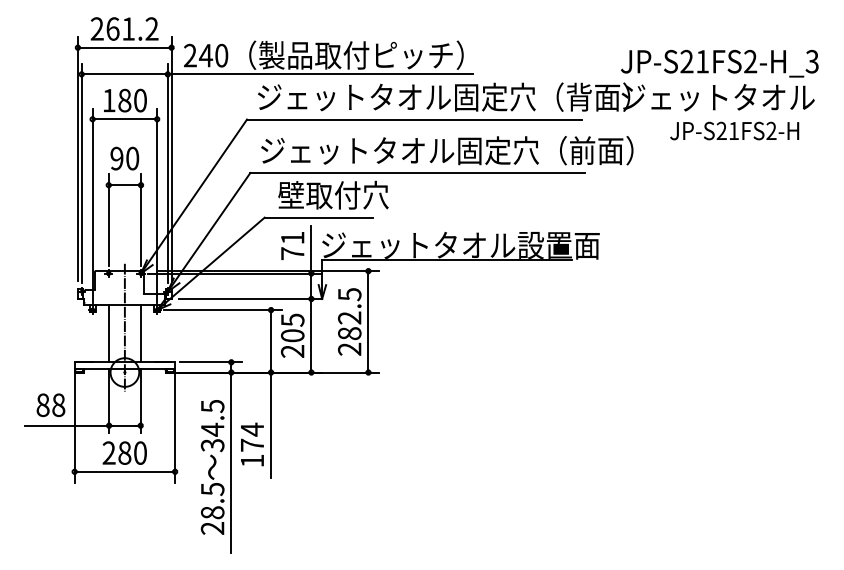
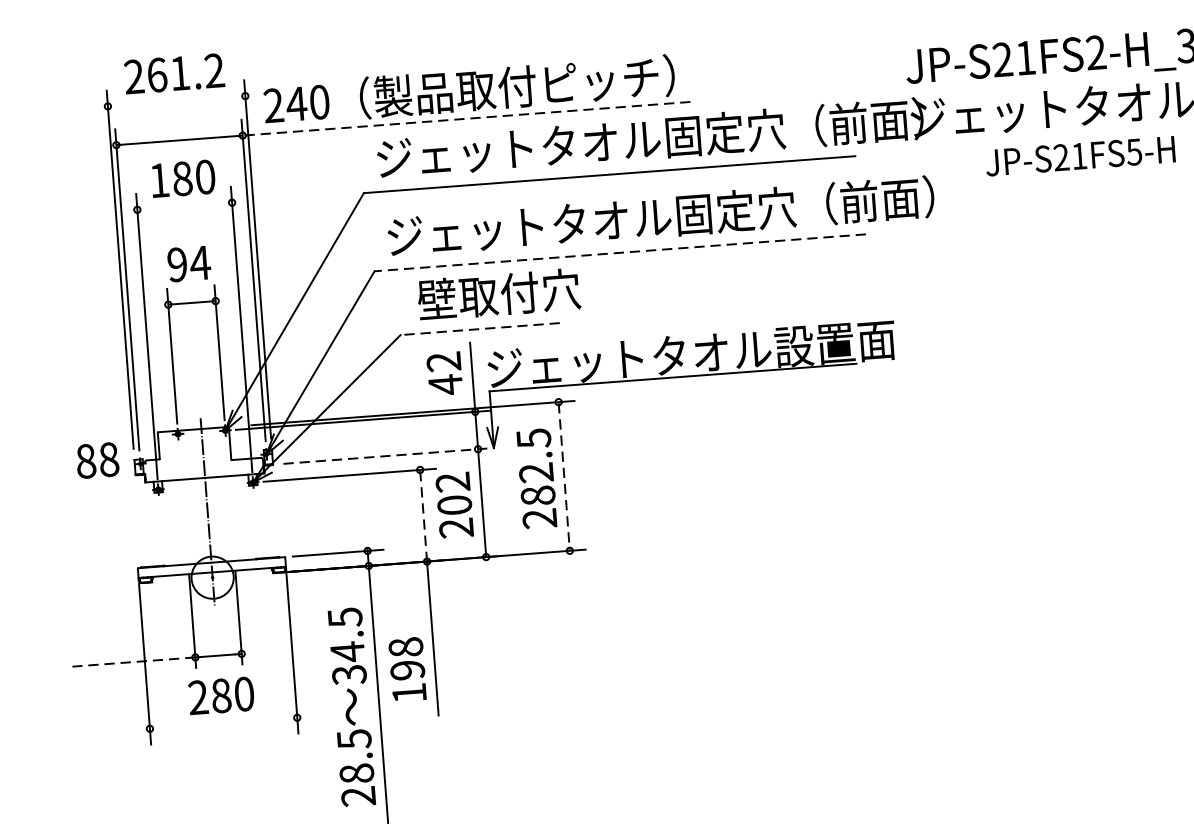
line: (124, 47) -> (176, 100), removed
line: (320, 74) -> (466, 118), solid -> dashed
text: (578, 96) -> (847, 122), ジェットタオル固定穴（背面） -> ジェットタオル固定穴（前面）
line: (124, 119) -> (184, 206), removed
text: (771, 130) -> (1134, 151), JP-S21FS2-H -> JP-S21FS5-H
text: (132, 158) -> (200, 262), 90 -> 94
line: (417, 173) -> (619, 253), solid -> dashed
line: (318, 217) -> (479, 328), solid -> dashed
text: (292, 245) -> (444, 372), 71 -> 42
line: (250, 298) -> (388, 455), solid -> dashed
text: (292, 319) -> (452, 481), 205 -> 202
line: (368, 321) -> (564, 475), solid -> dashed
line: (109, 333) -> (185, 522), removed
line: (140, 333) -> (231, 518), removed
line: (271, 341) -> (424, 516), solid -> dashed
text: (50, 405) -> (97, 460), moved
line: (67, 425) -> (134, 661), solid -> dashed
text: (252, 436) -> (406, 657), 174 -> 198
line: (124, 471) -> (222, 722), removed

